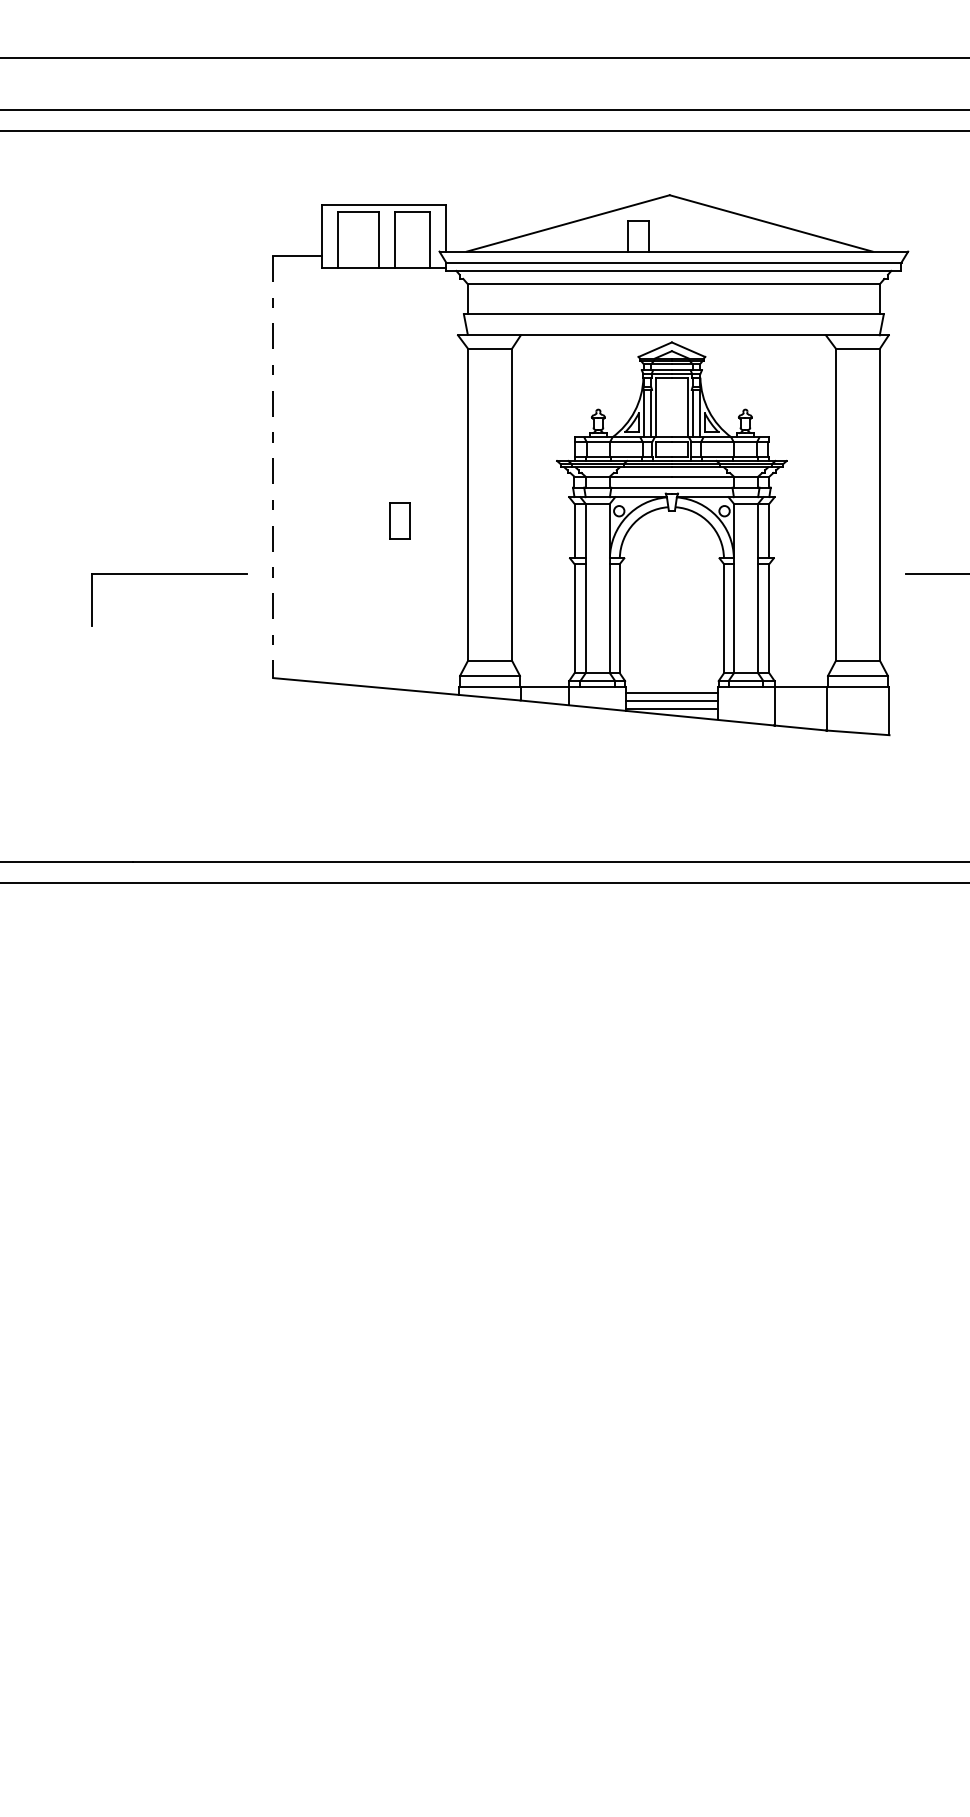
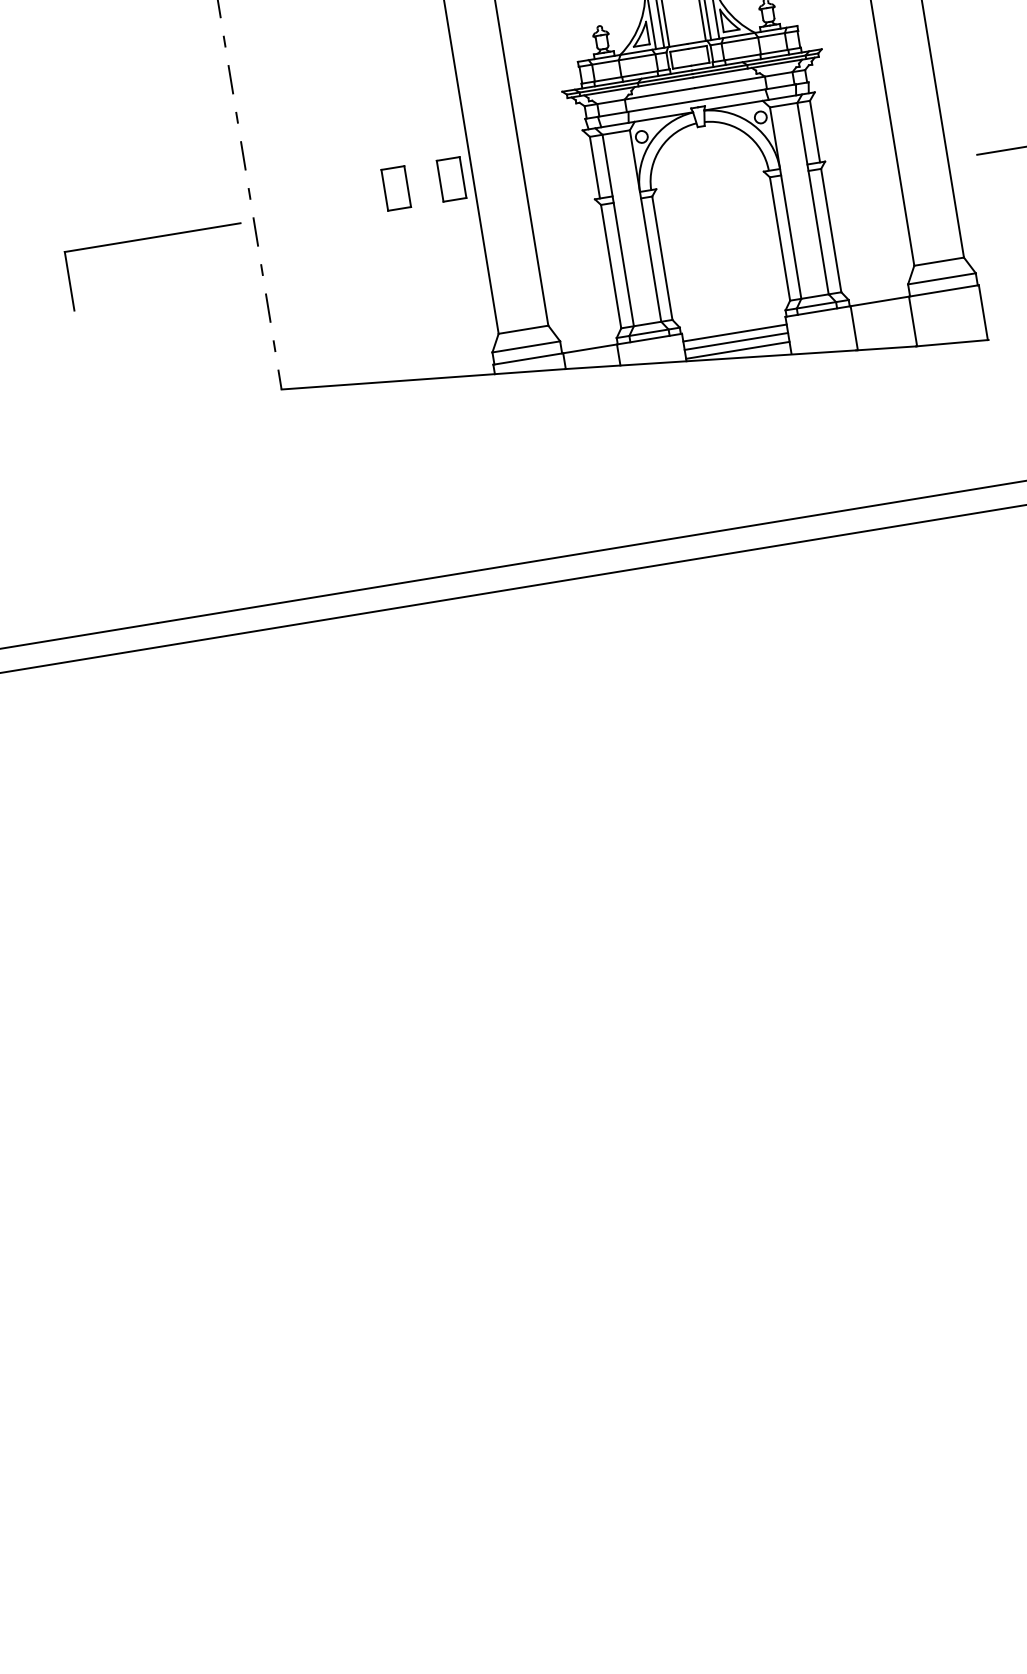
part: (448, 520) -> (450, 179), added
part: (169, 574) -> (152, 238), moved

